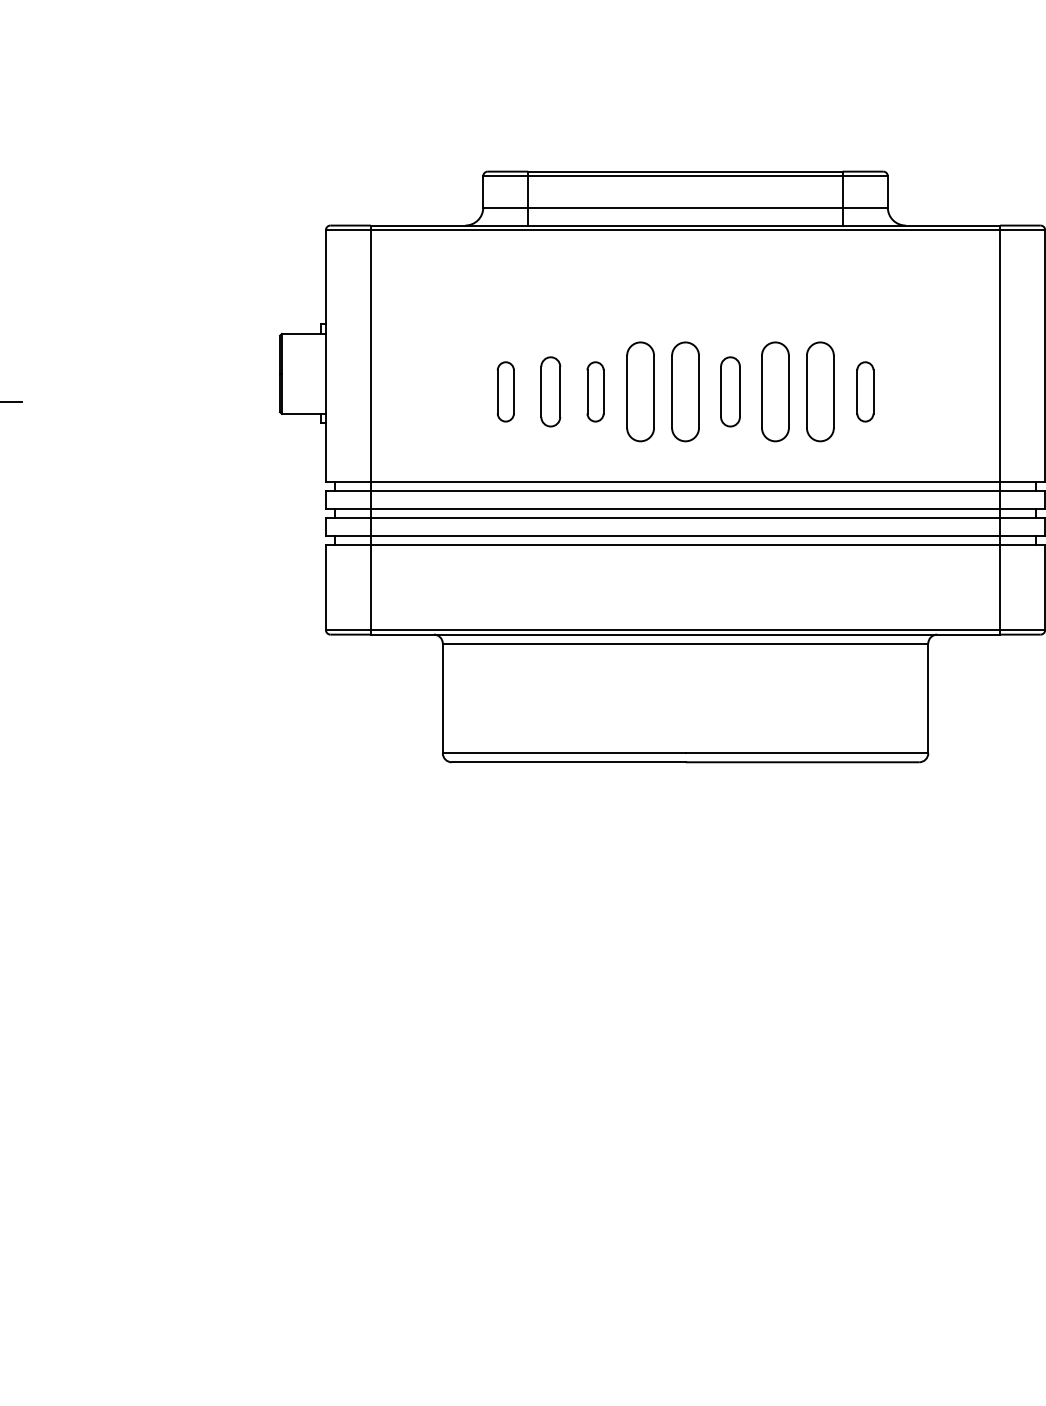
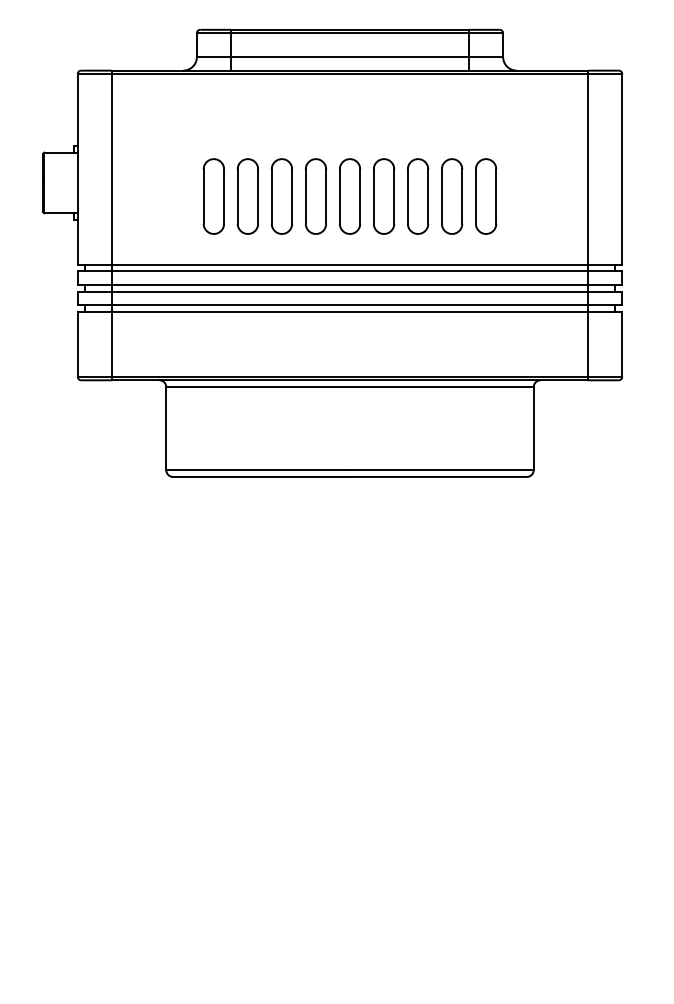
part: (505, 391) -> (213, 196), size x1.67
part: (550, 391) -> (247, 196), size x1.43
part: (595, 391) -> (281, 196), size x1.67
part: (730, 391) -> (384, 196), size x1.43
part: (865, 391) -> (486, 196), size x1.67

